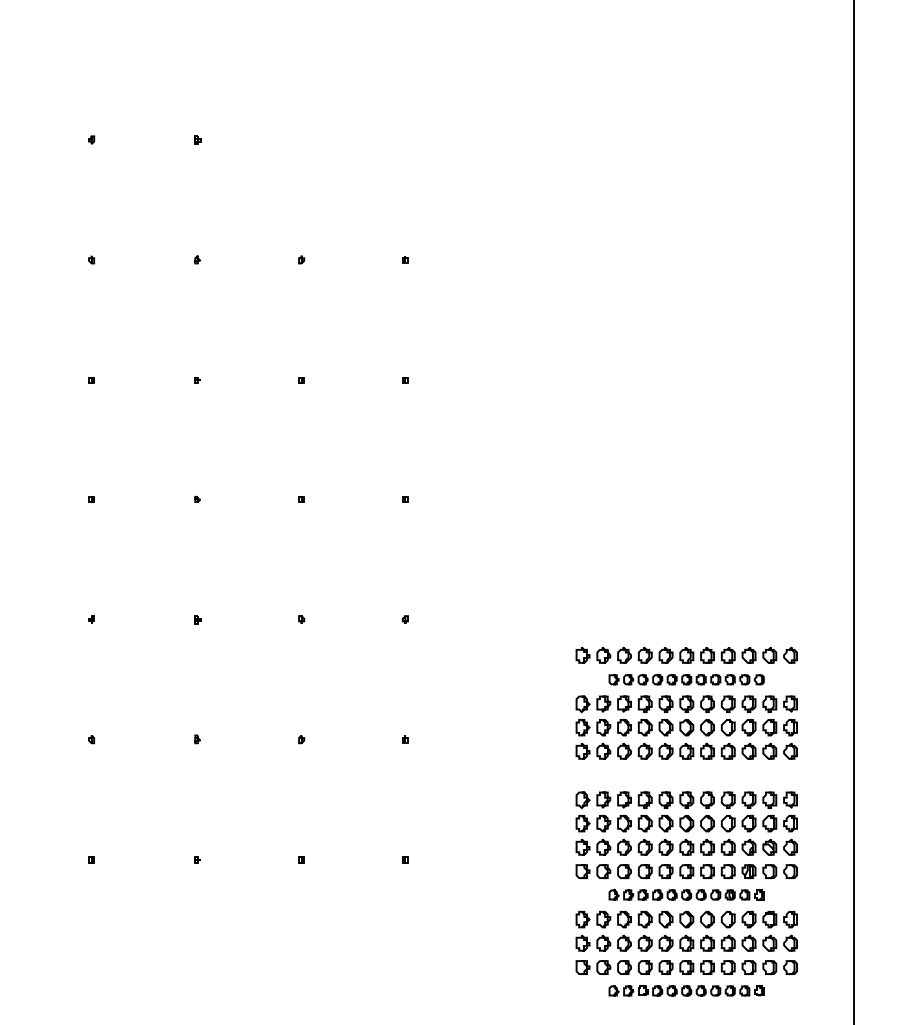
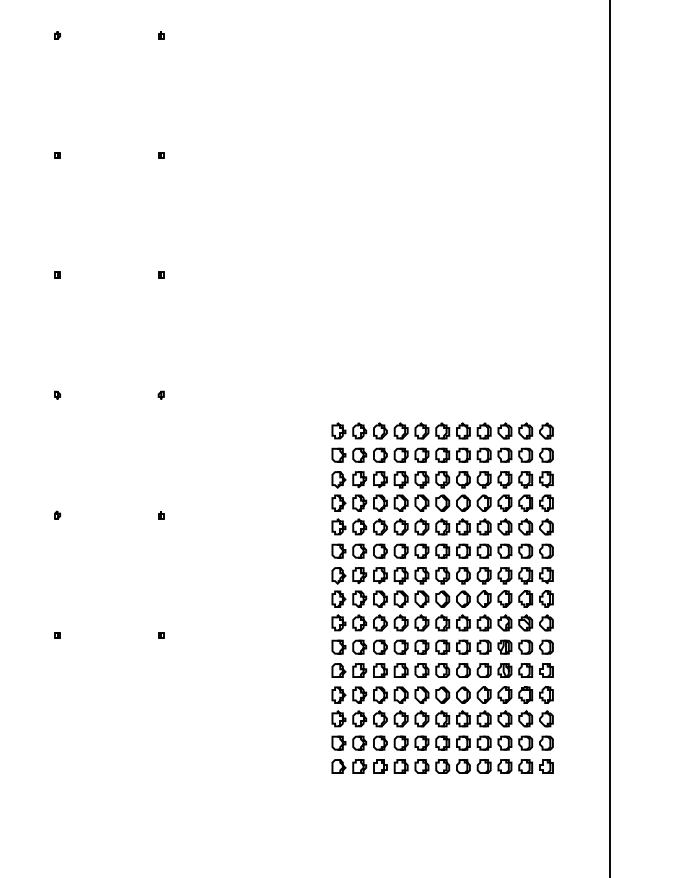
part: (686, 679) -> (442, 455), size x1.43
part: (686, 775) -> (442, 551), added
part: (686, 894) -> (442, 670), size x1.43
part: (686, 990) -> (442, 766), size x1.43

